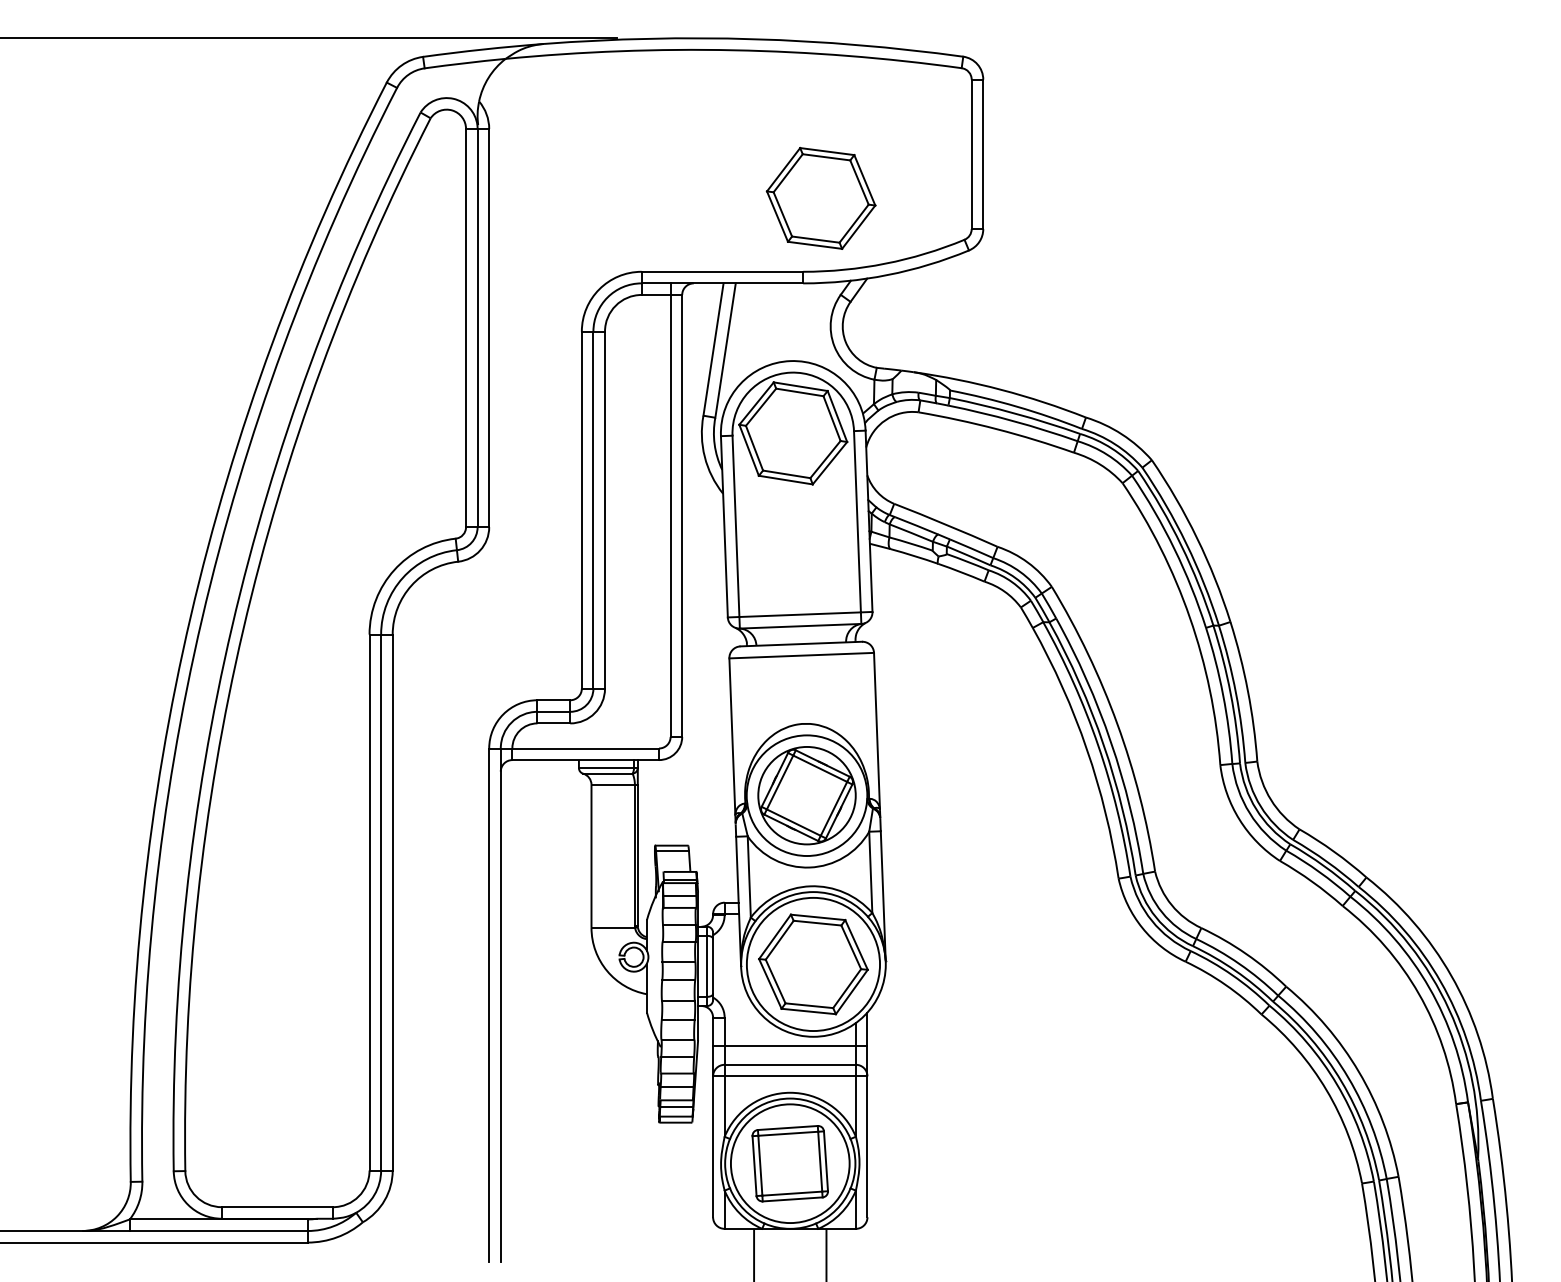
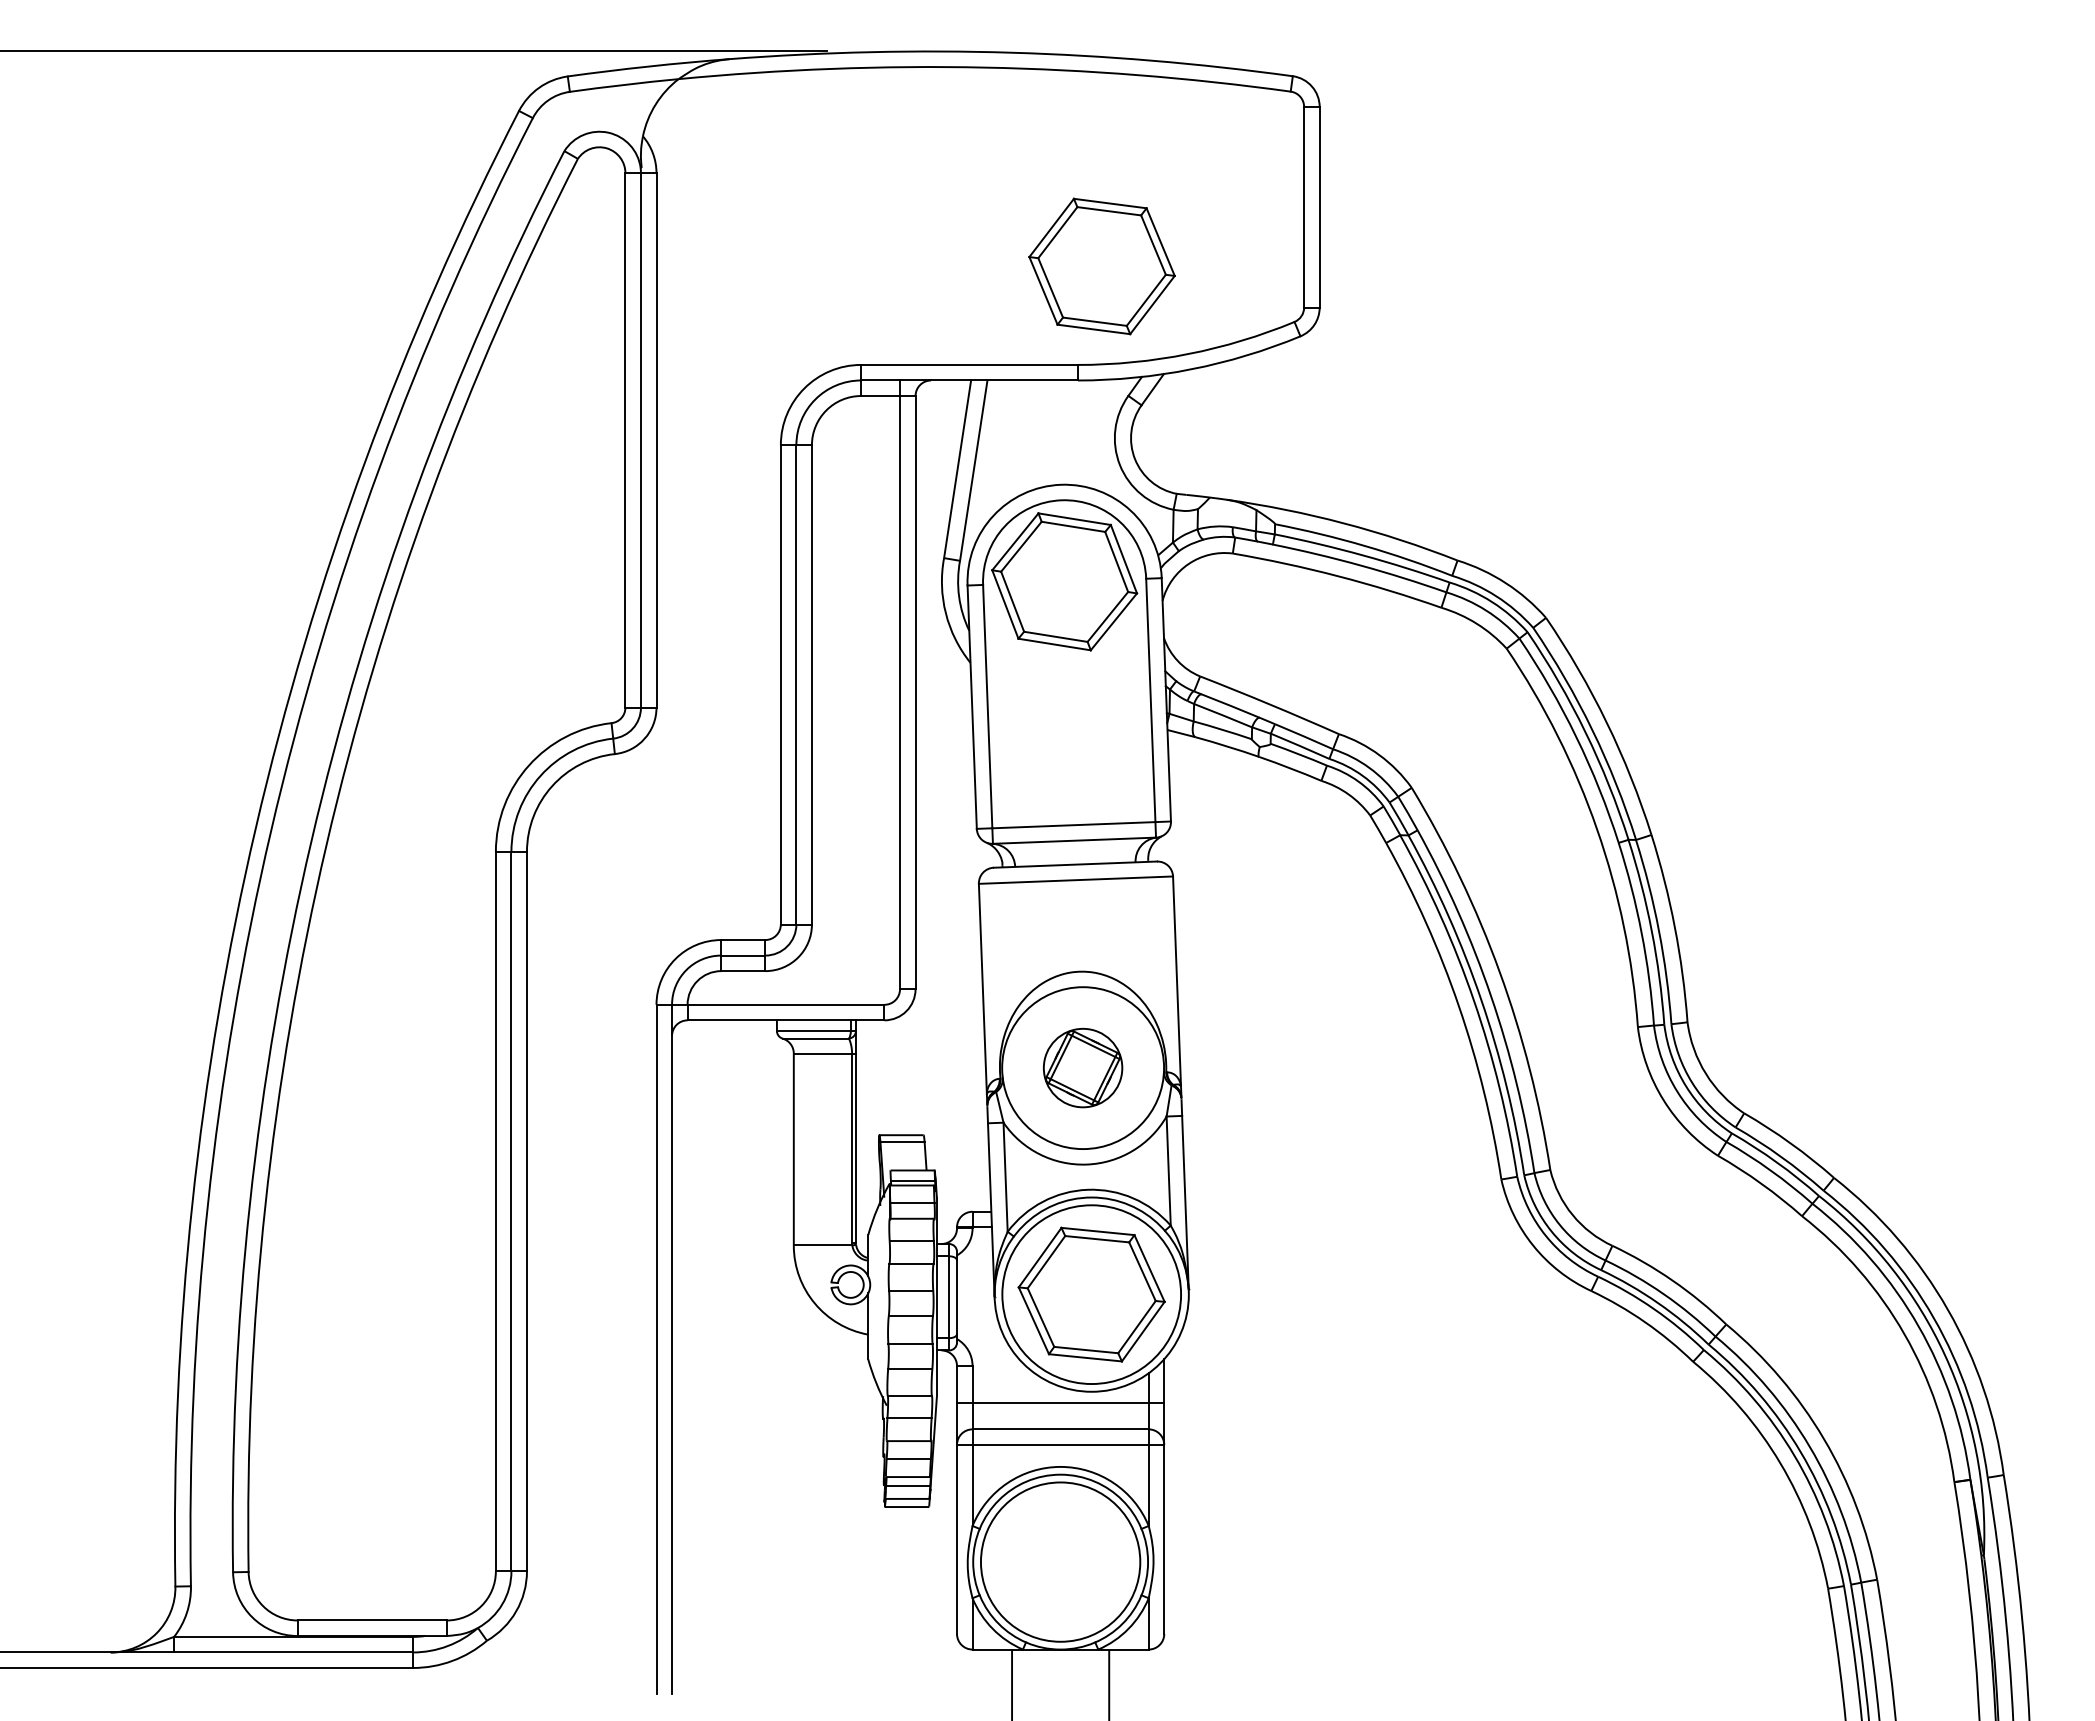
part: (806, 795) -> (1082, 1067), size x0.6
part: (790, 1163) -> (1060, 1561), removed

